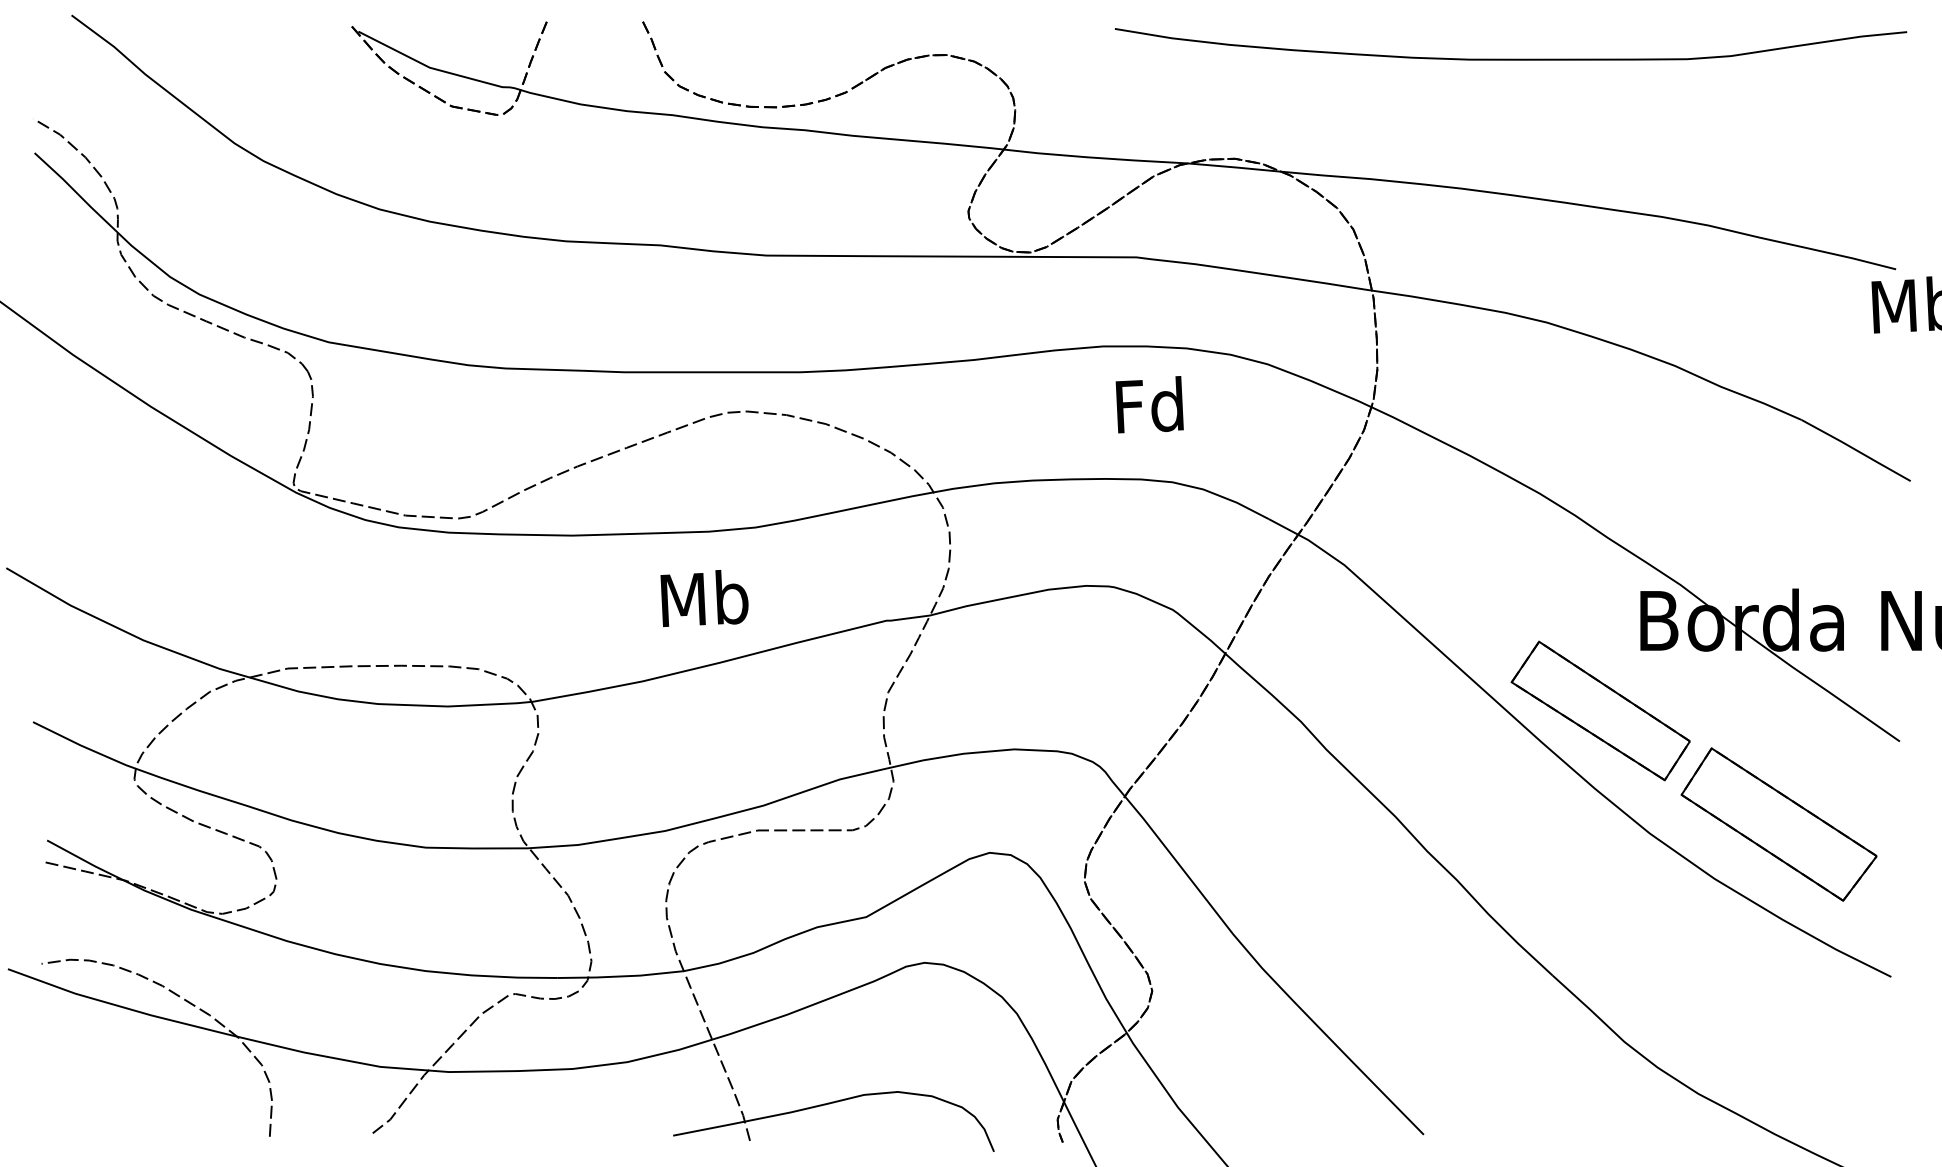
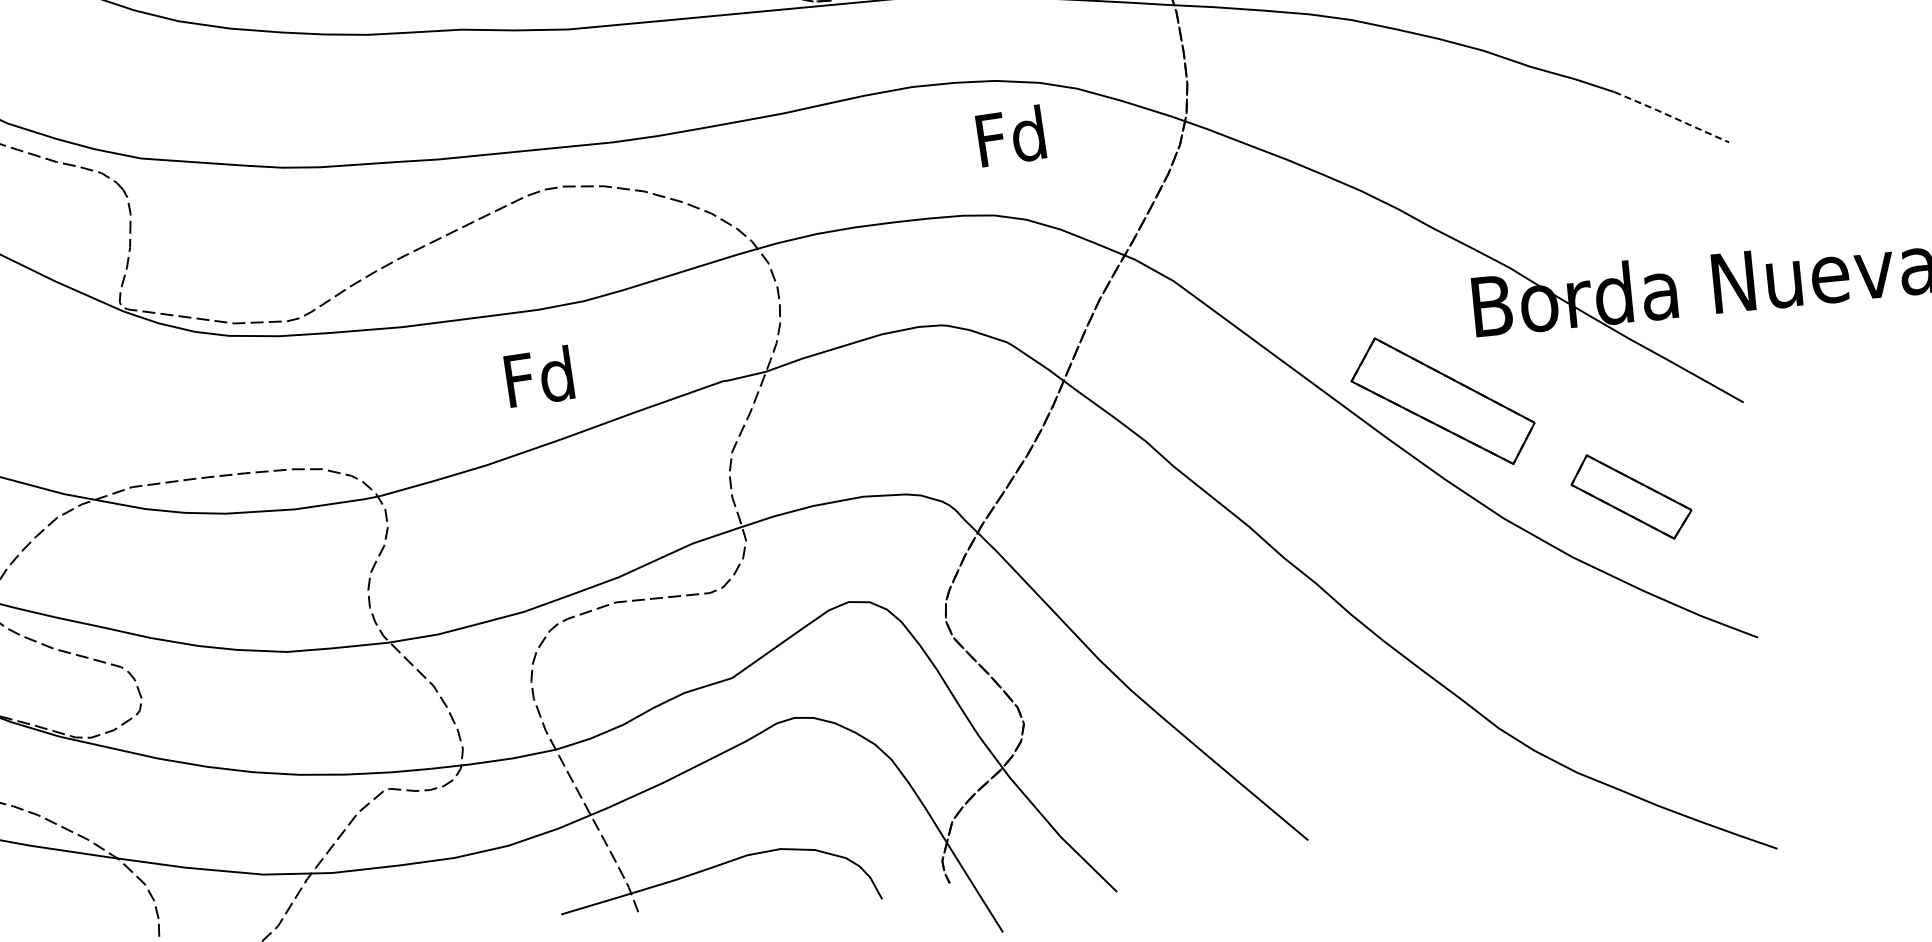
text: (1149, 404) -> (1010, 135), moved
line: (1856, 450) -> (1672, 117), solid -> dashed
text: (704, 598) -> (540, 376), Mb -> Fd
part: (1778, 824) -> (1630, 496), size x0.6

